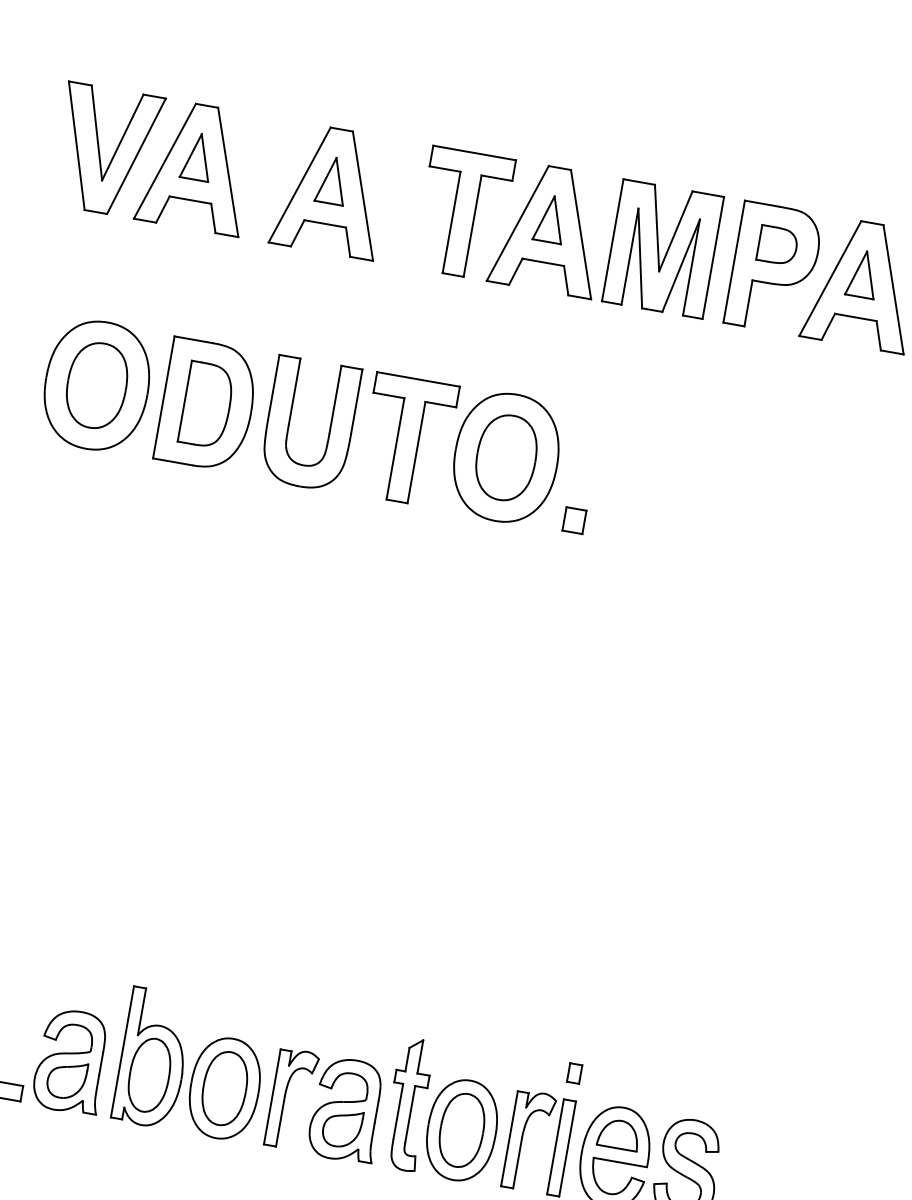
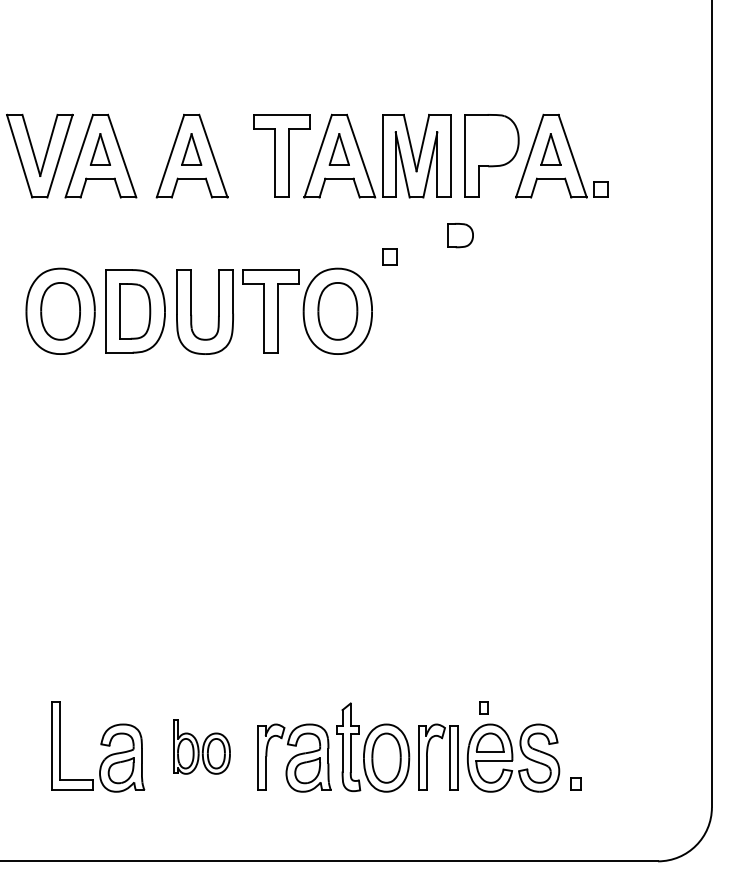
part: (777, 245) -> (460, 235), moved
part: (574, 520) -> (389, 256), moved
part: (191, 1064) -> (201, 746), size x0.6
part: (574, 1072) -> (483, 707), moved

